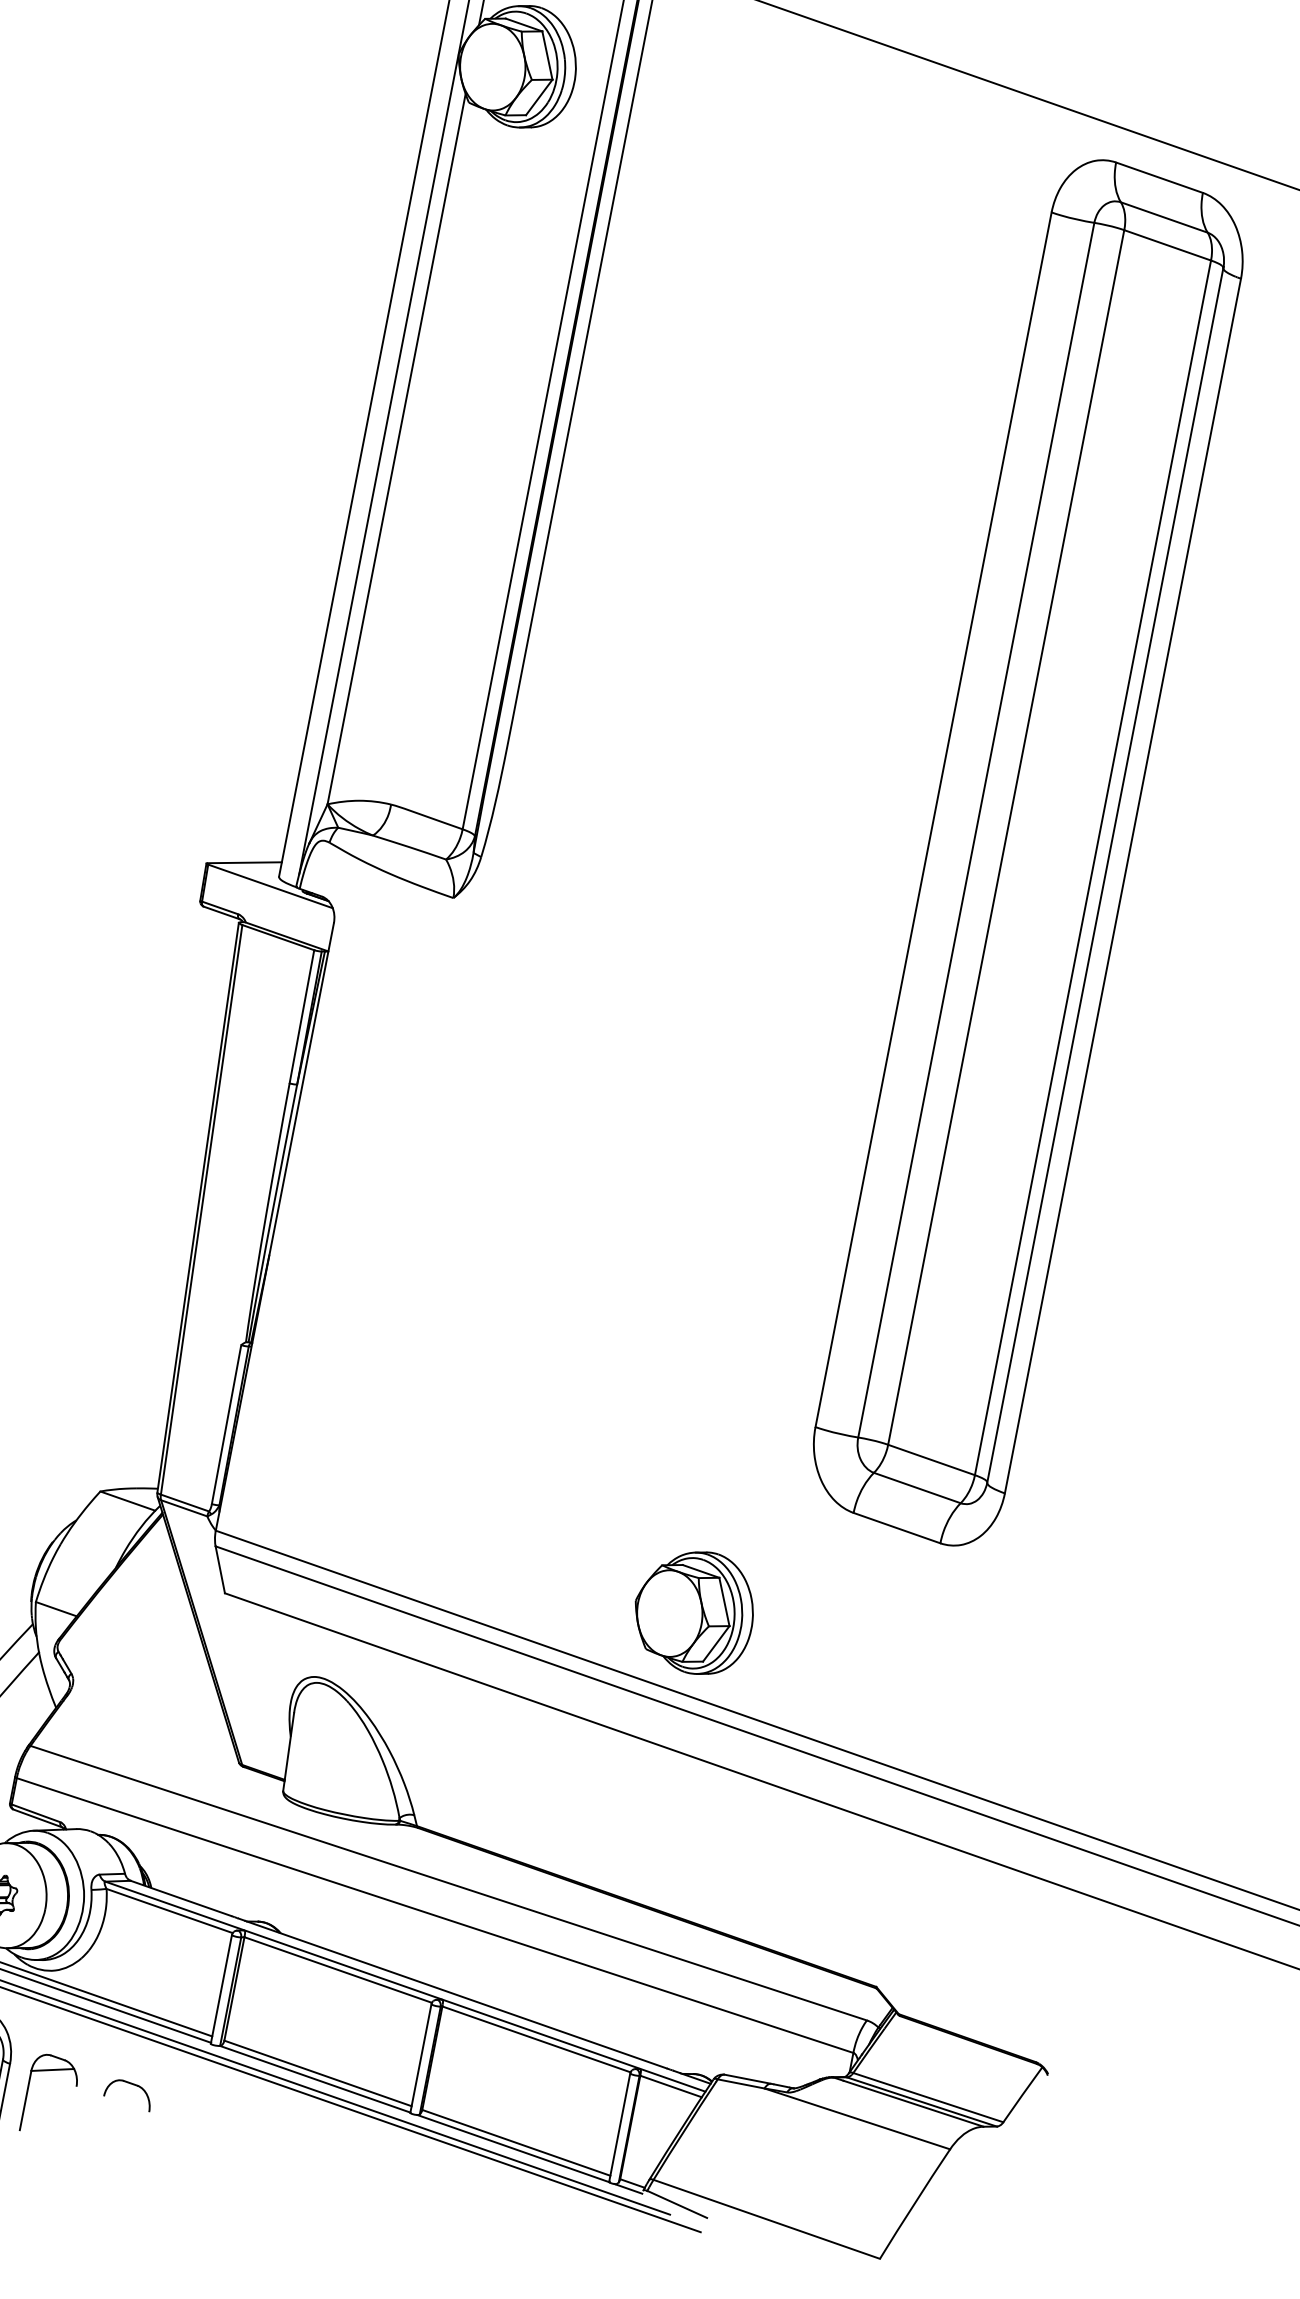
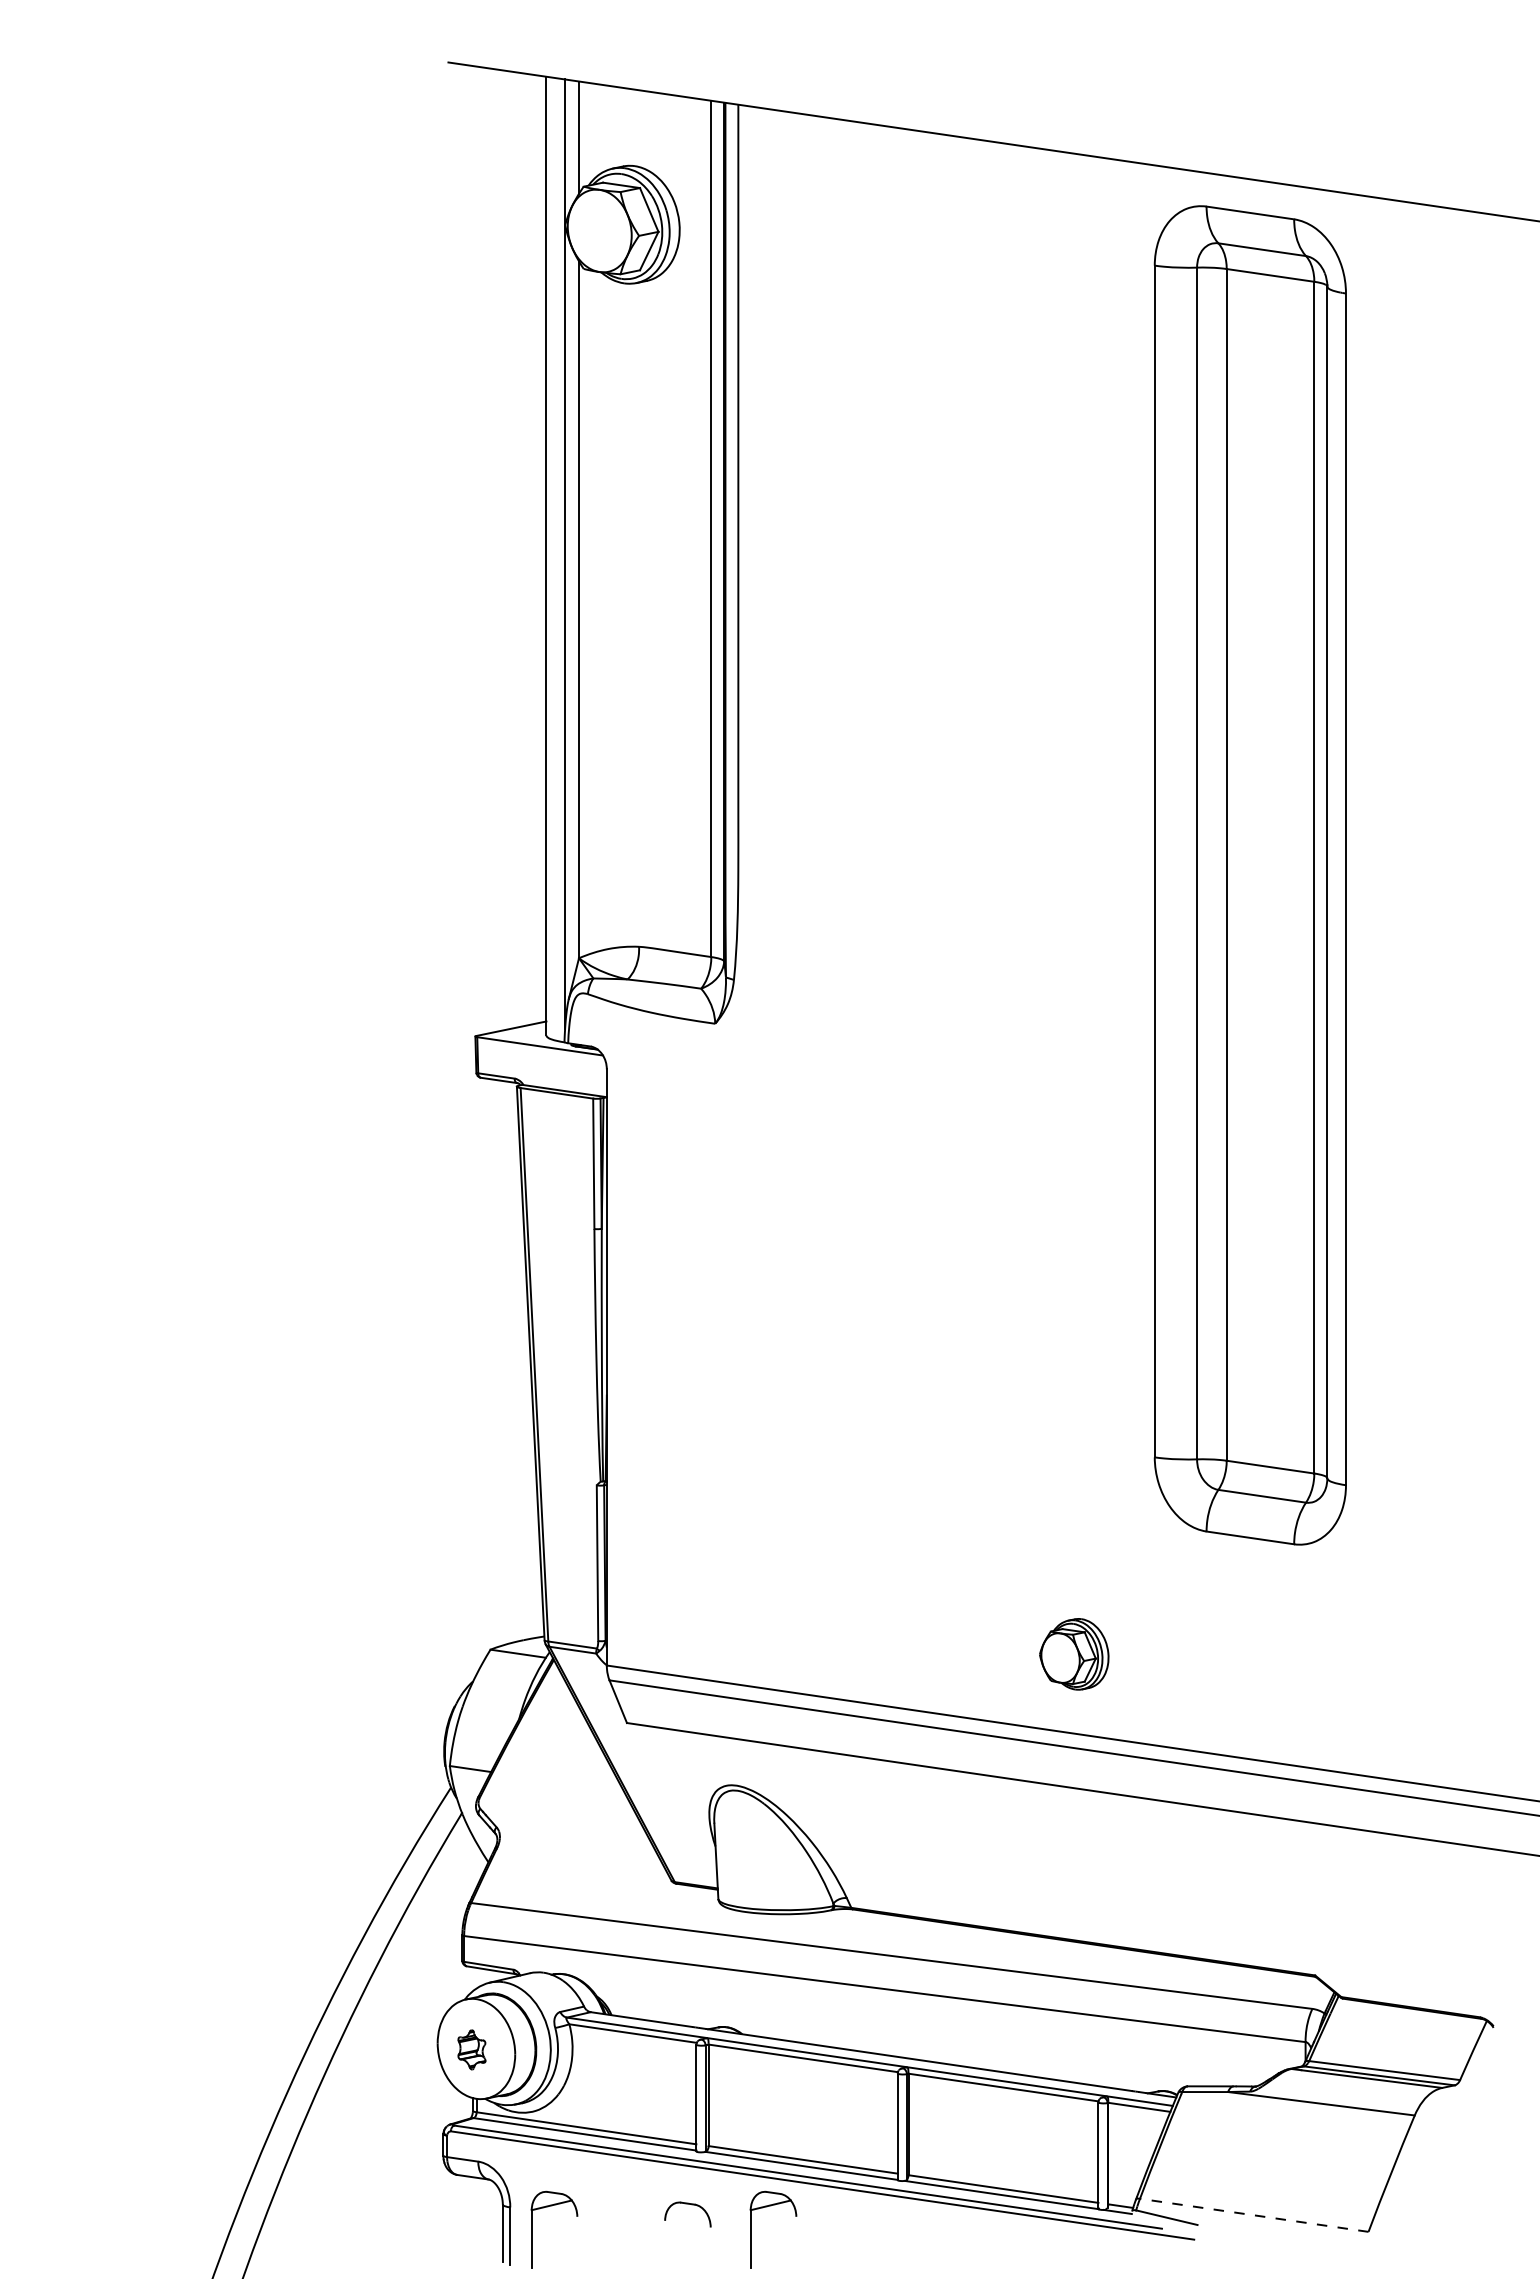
part: (694, 1612) -> (1074, 1654), size x0.6
part: (133, 2085) -> (691, 2205), moved
part: (251, 2134) -> (751, 2229), added
line: (765, 2219) -> (1253, 2215), solid -> dashed

